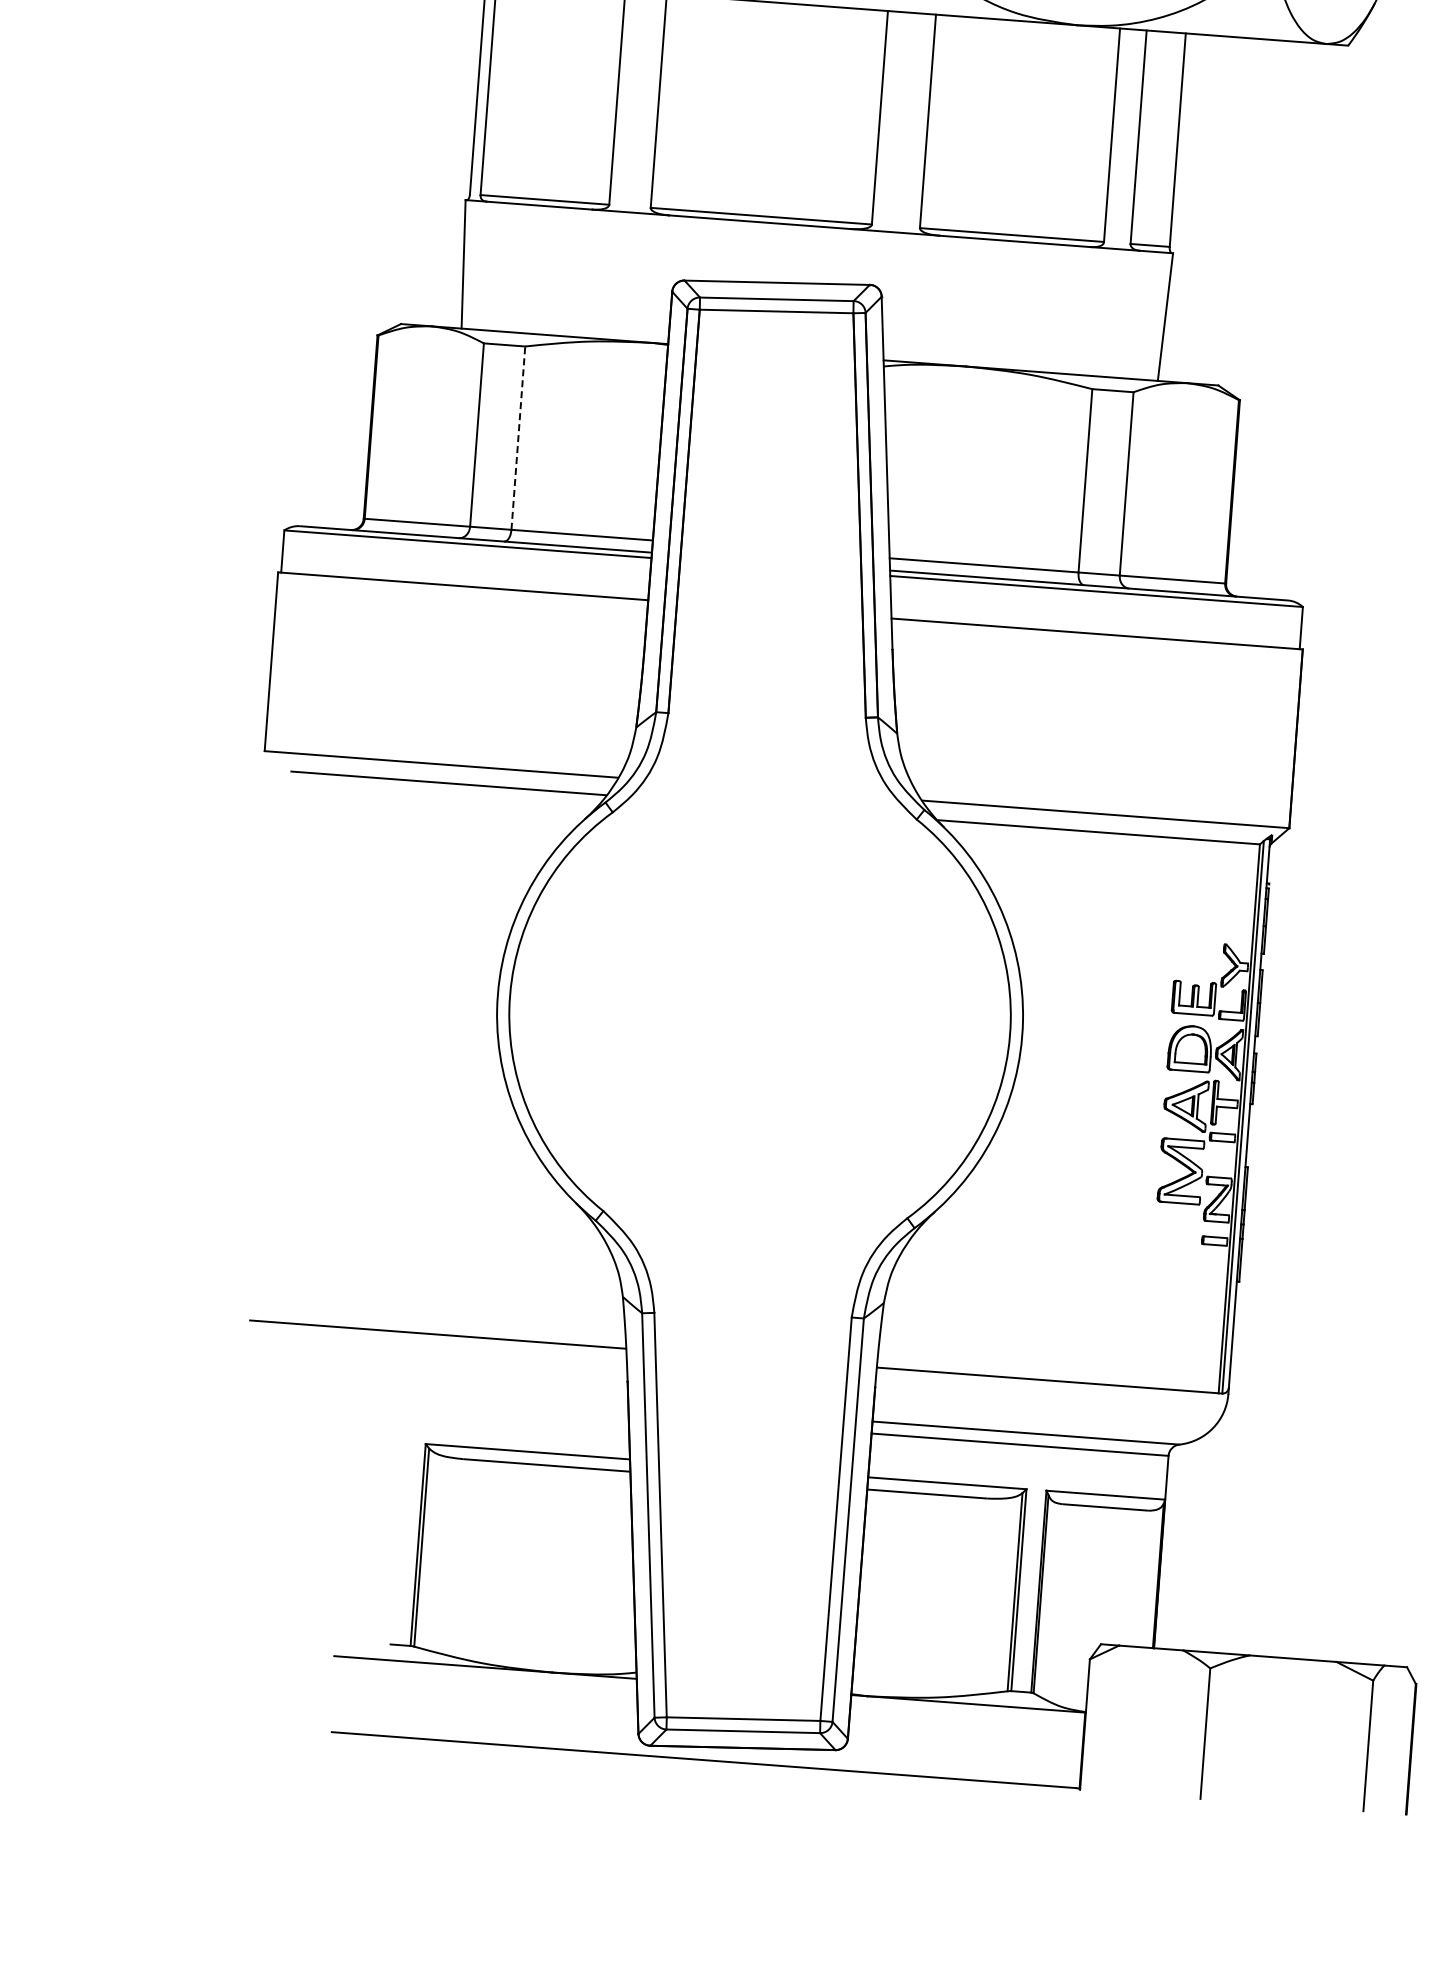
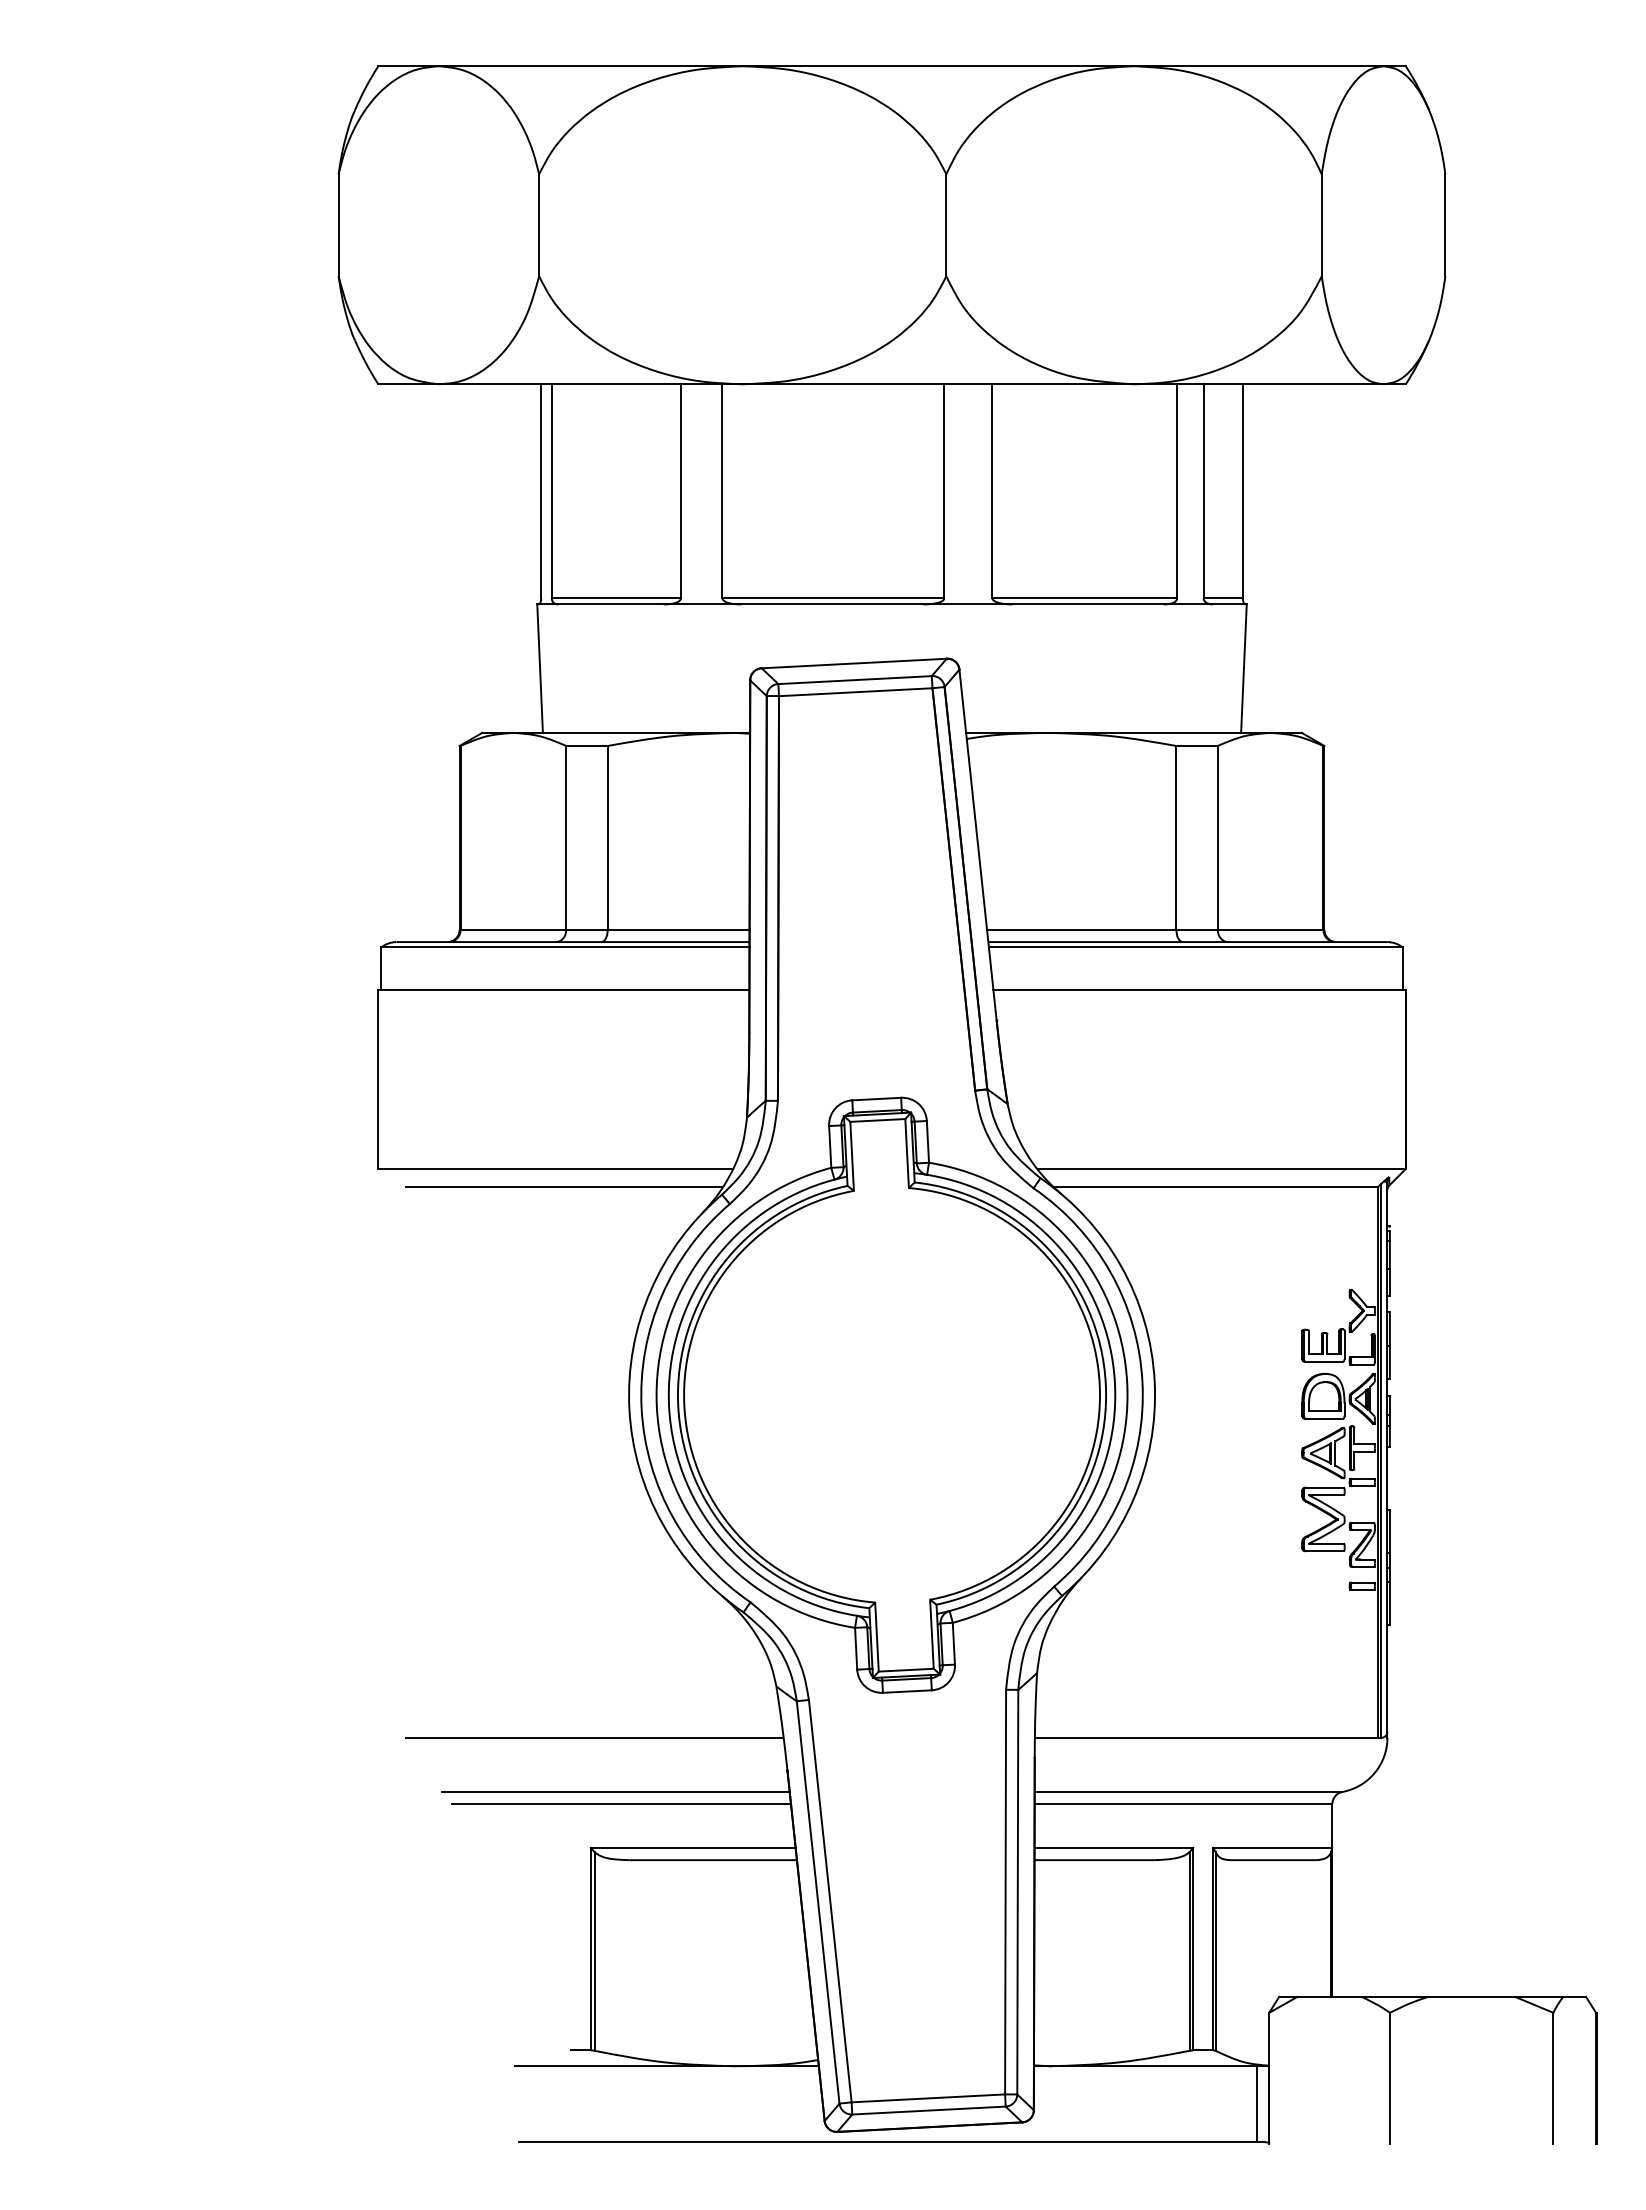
line: (518, 437) -> (607, 837), dashed -> solid
part: (759, 1014) -> (891, 1394), added
line: (454, 1389) -> (615, 1791), added
line: (458, 1401) -> (620, 1803), added
line: (1070, 1749) -> (1256, 2104), added

